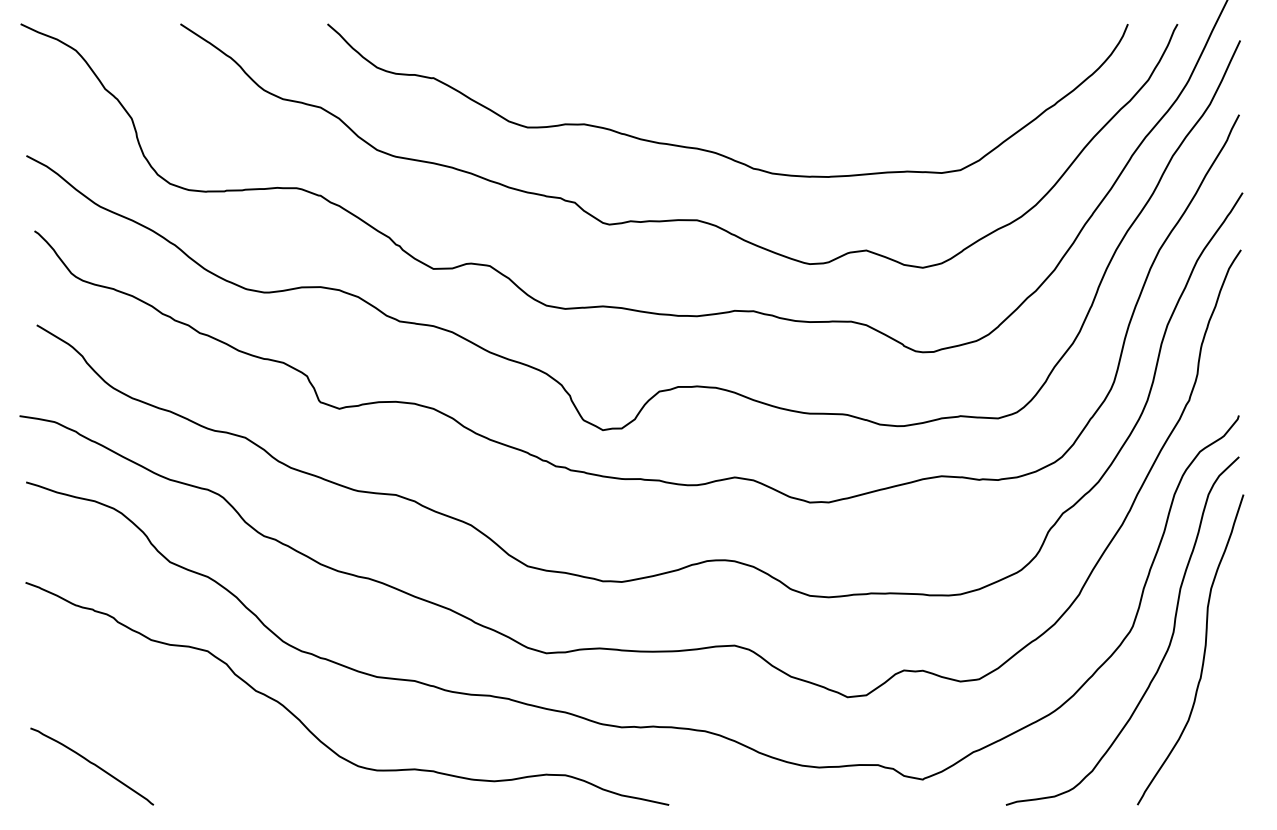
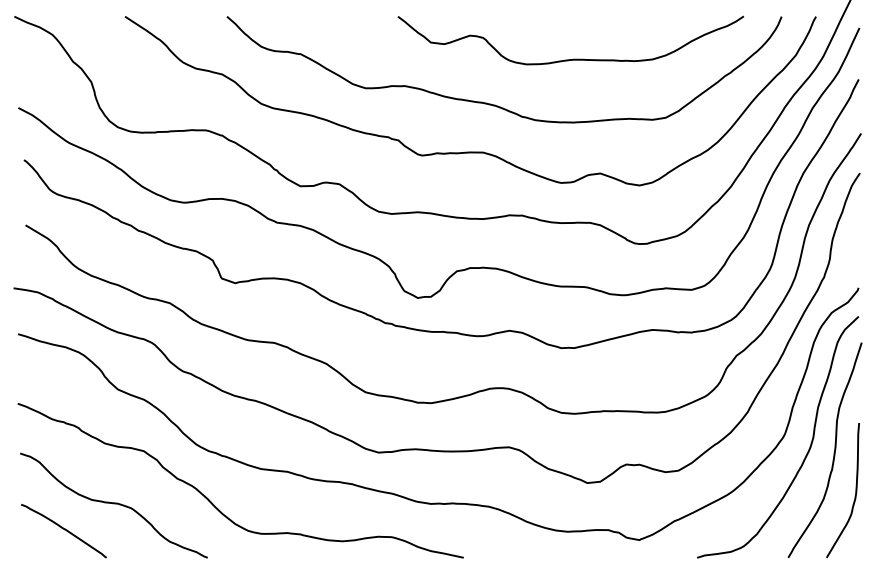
curve: (827, 84) -> (573, 58), added
curve: (1234, 707) -> (855, 490), added
curve: (163, 728) -> (113, 504), added

